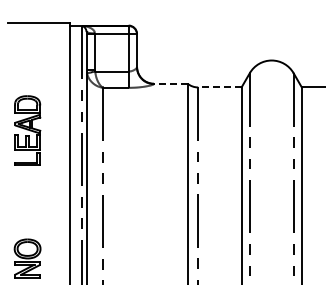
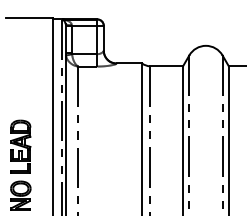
line: (170, 83) -> (129, 63), dashed -> solid
line: (219, 87) -> (166, 66), dashed -> solid
part: (27, 130) -> (20, 146), moved

